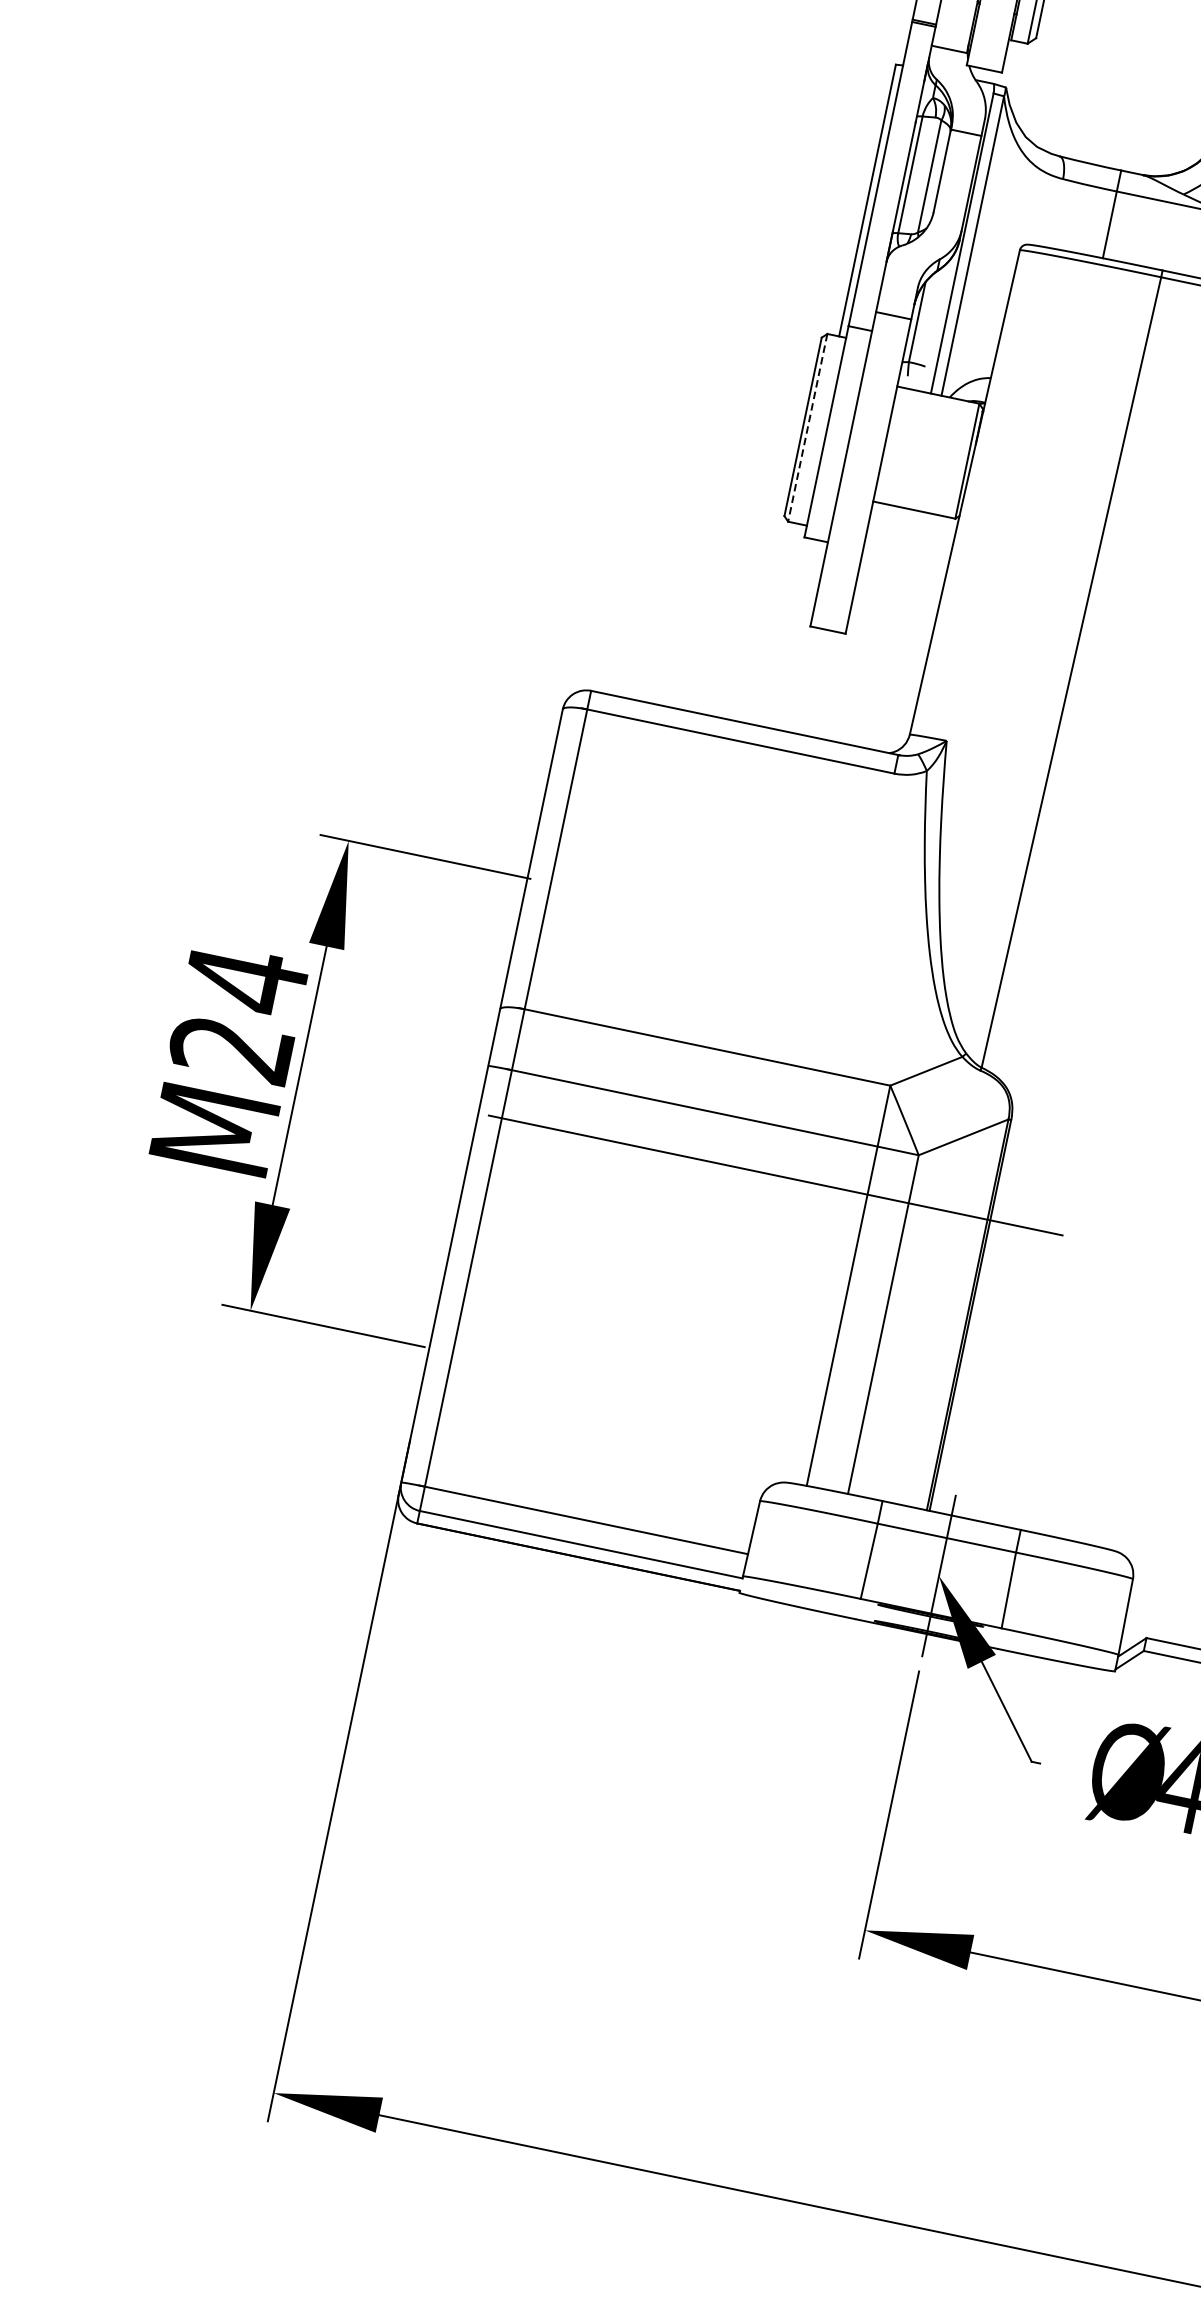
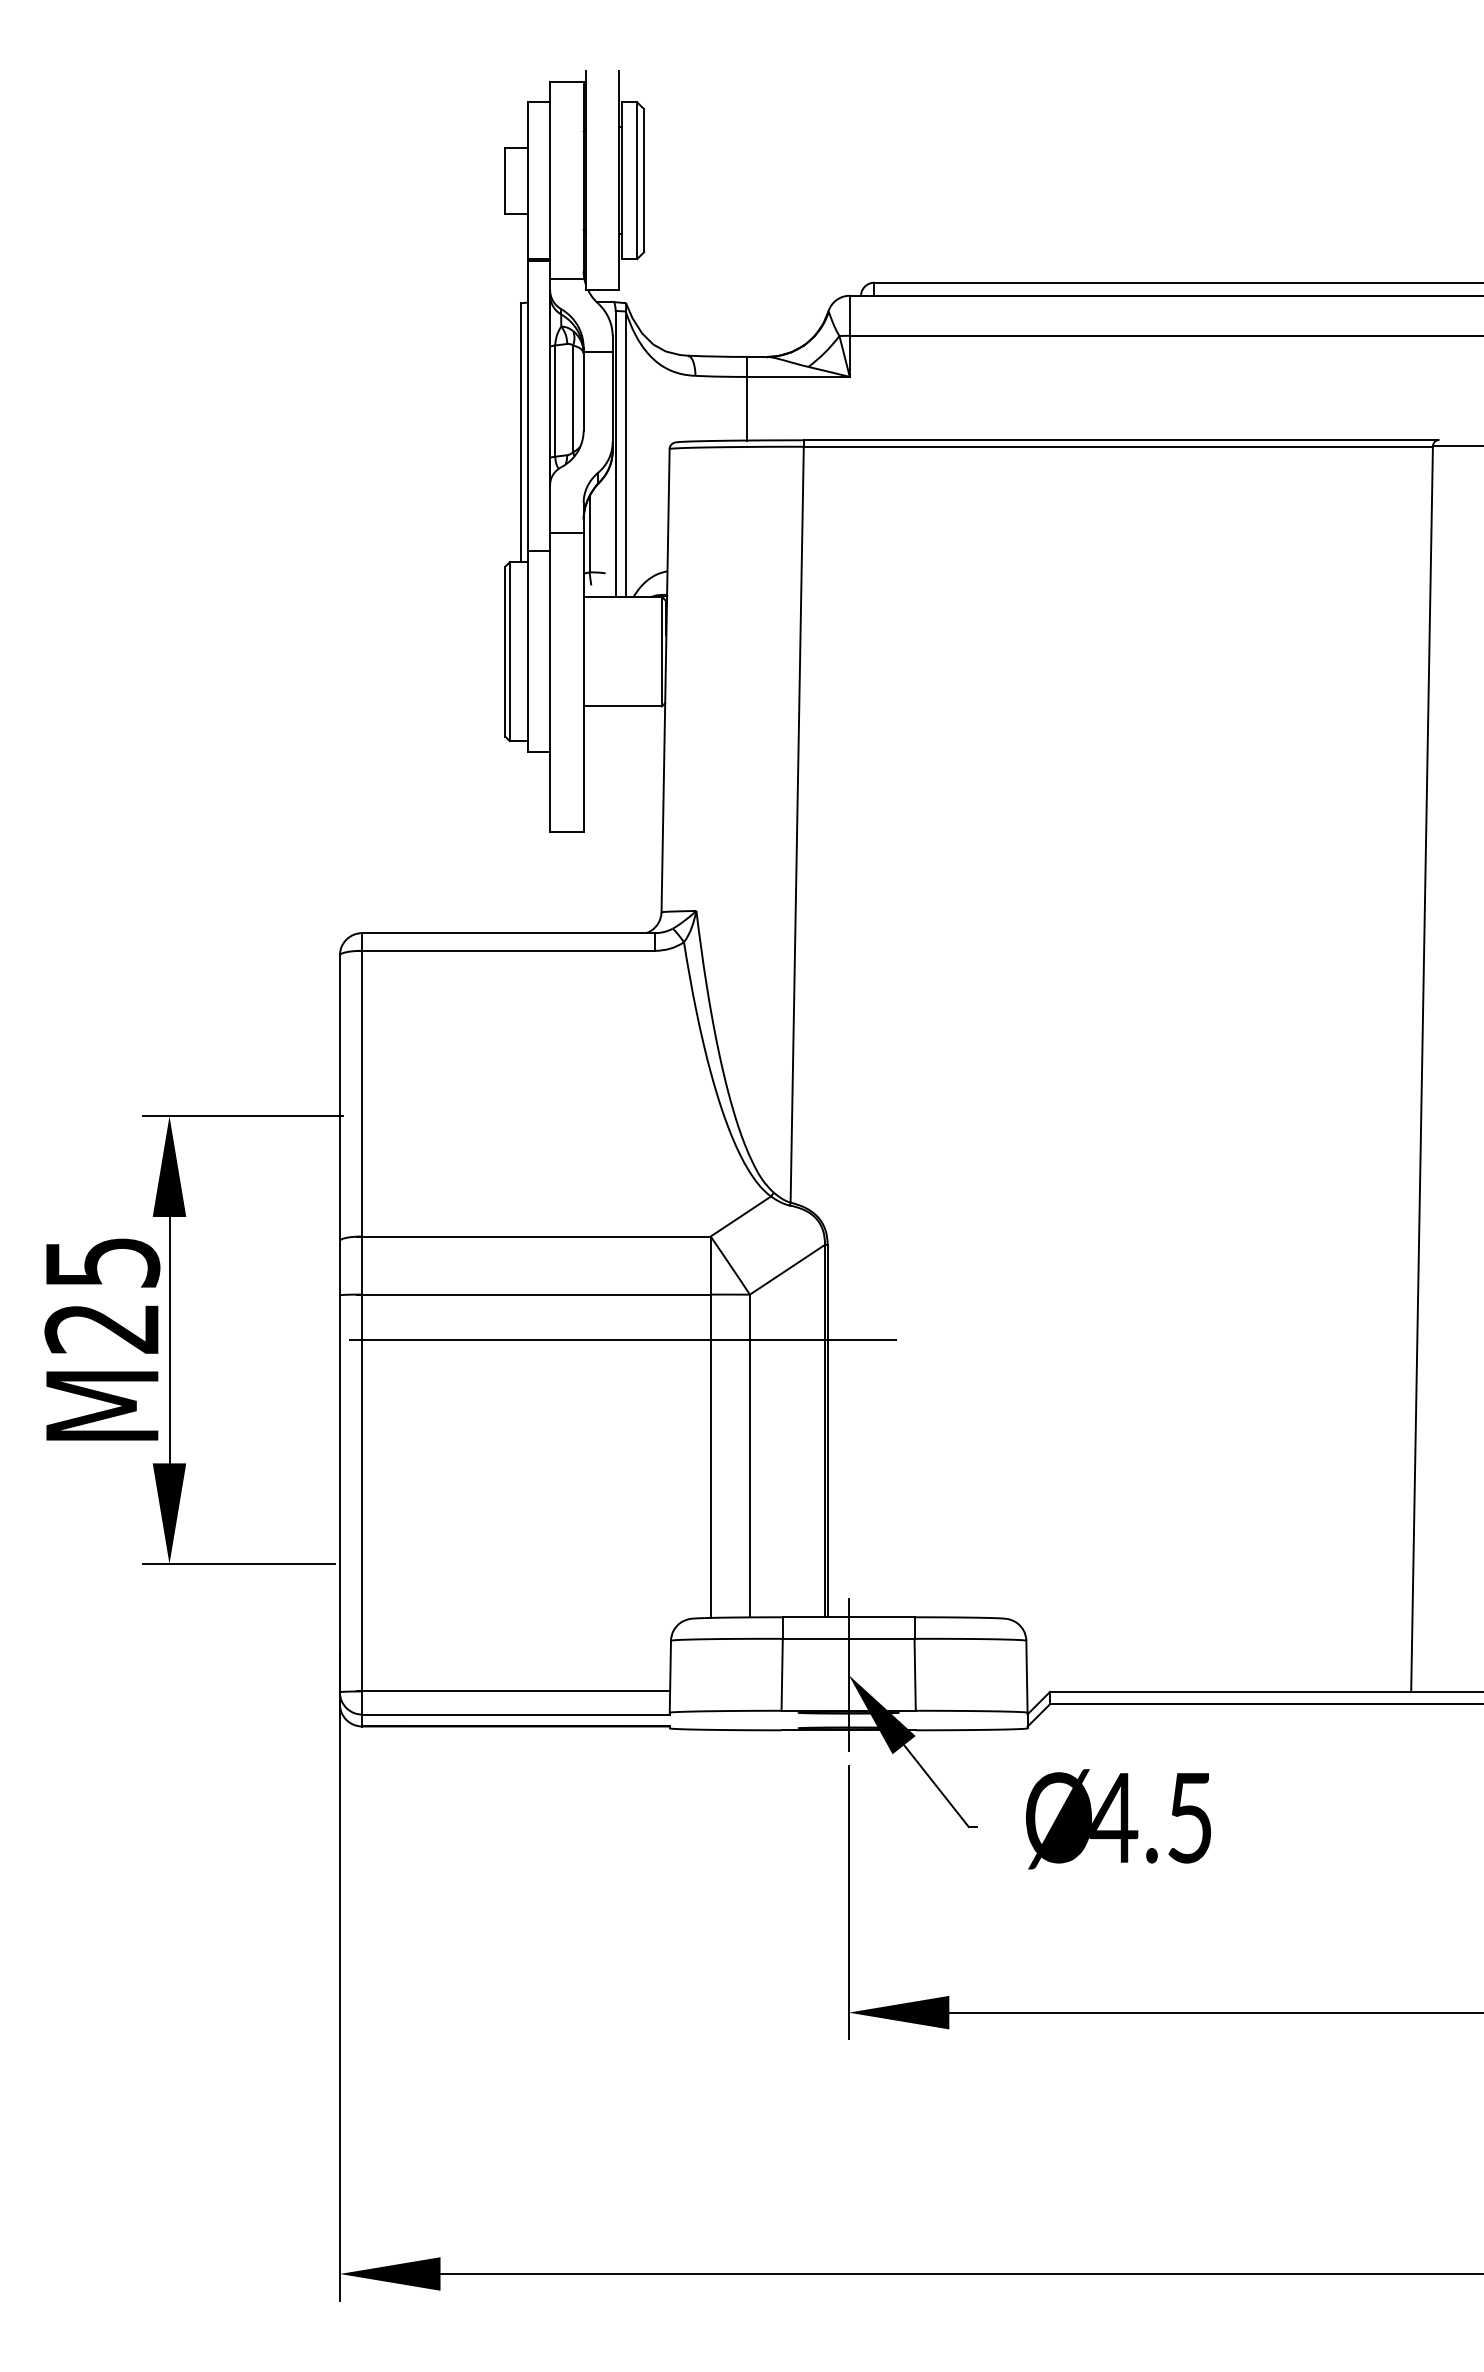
line: (807, 428) -> (509, 652), dashed -> solid
text: (247, 979) -> (103, 1262), M24 -> M25

